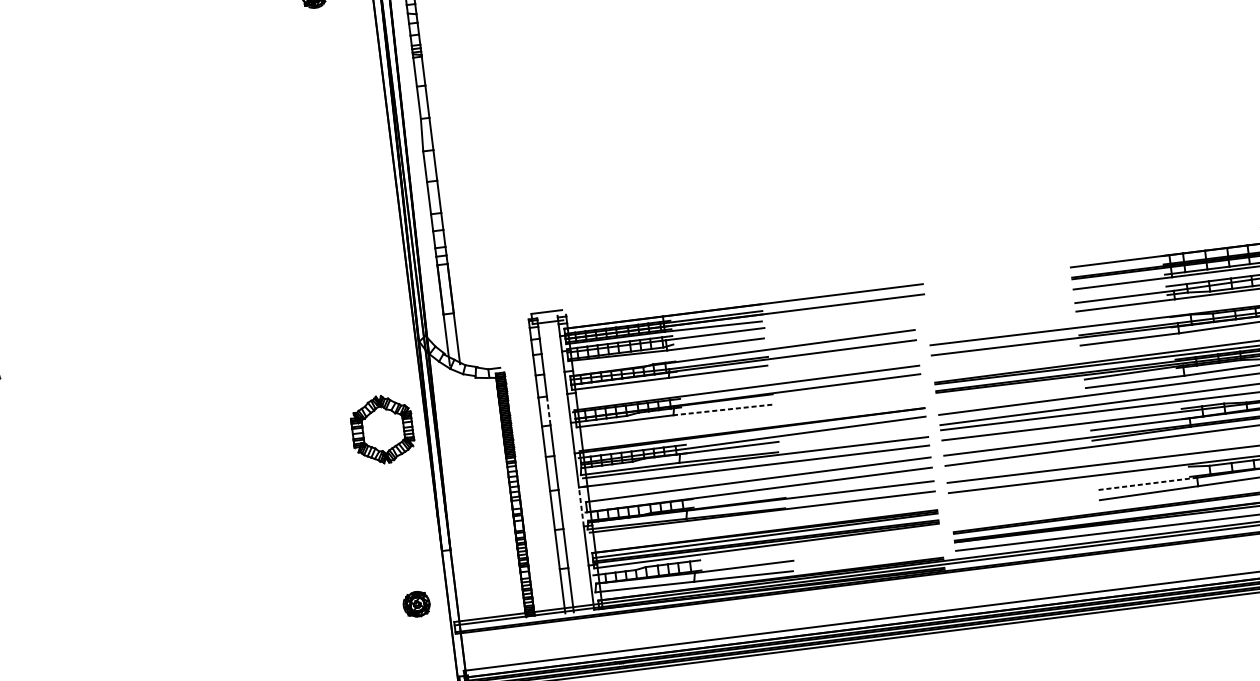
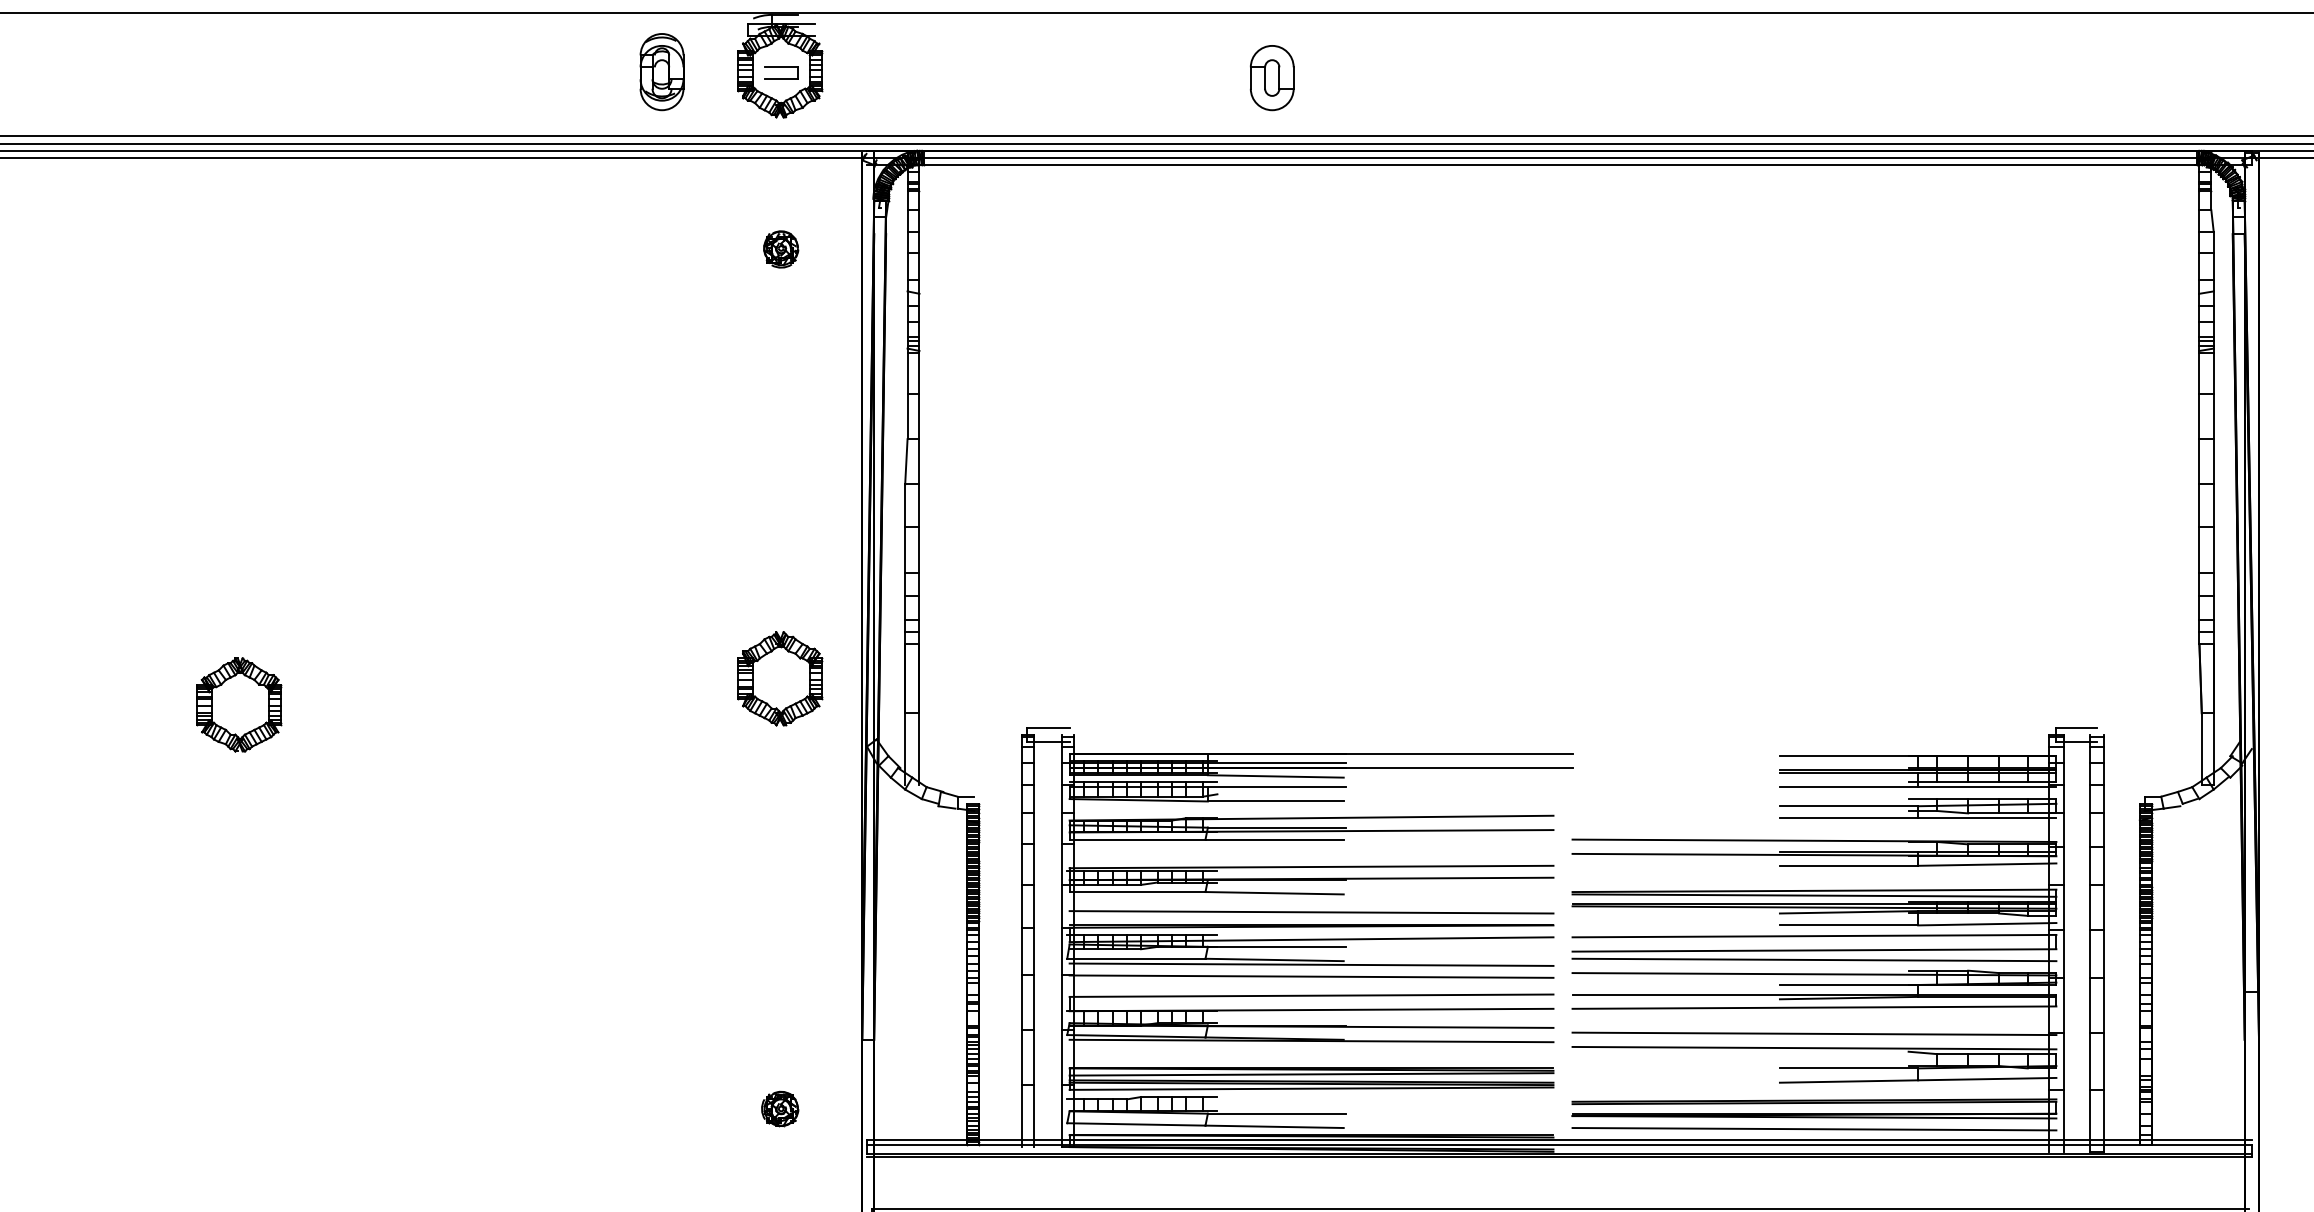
line: (722, 410) -> (1274, 893), dashed -> solid
line: (548, 411) -> (1033, 865), dashed -> solid
line: (750, 420) -> (1311, 912), added
part: (382, 429) -> (780, 678), moved
line: (1148, 483) -> (1849, 1068), dashed -> solid
line: (581, 506) -> (1062, 1002), dashed -> solid
part: (416, 603) -> (780, 1108), moved

